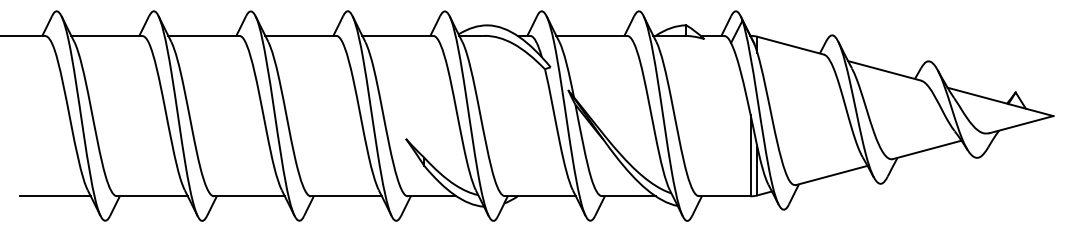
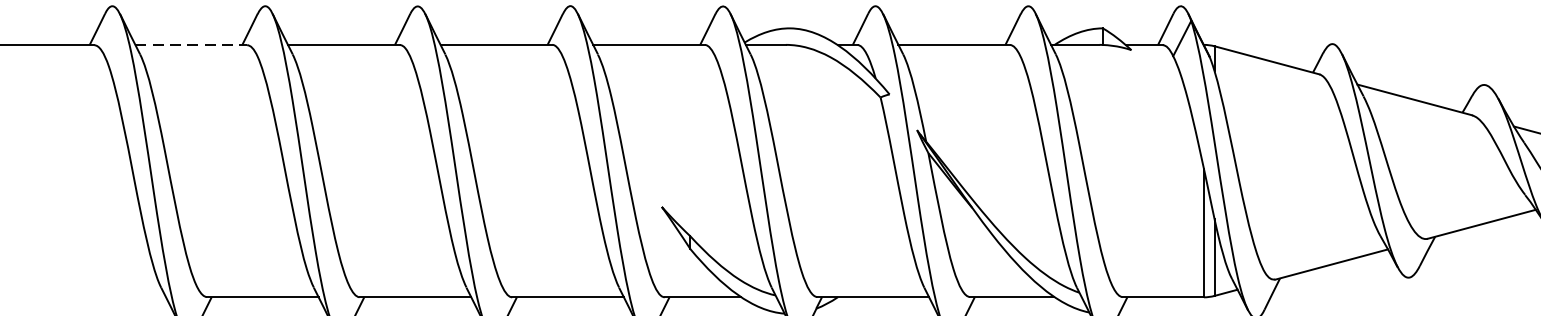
line: (106, 35) -> (190, 44), solid -> dashed
line: (54, 196) -> (108, 297), removed

